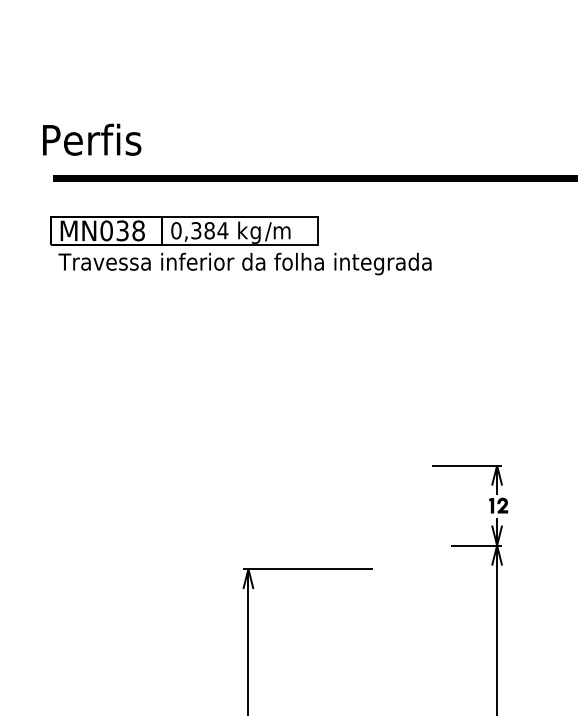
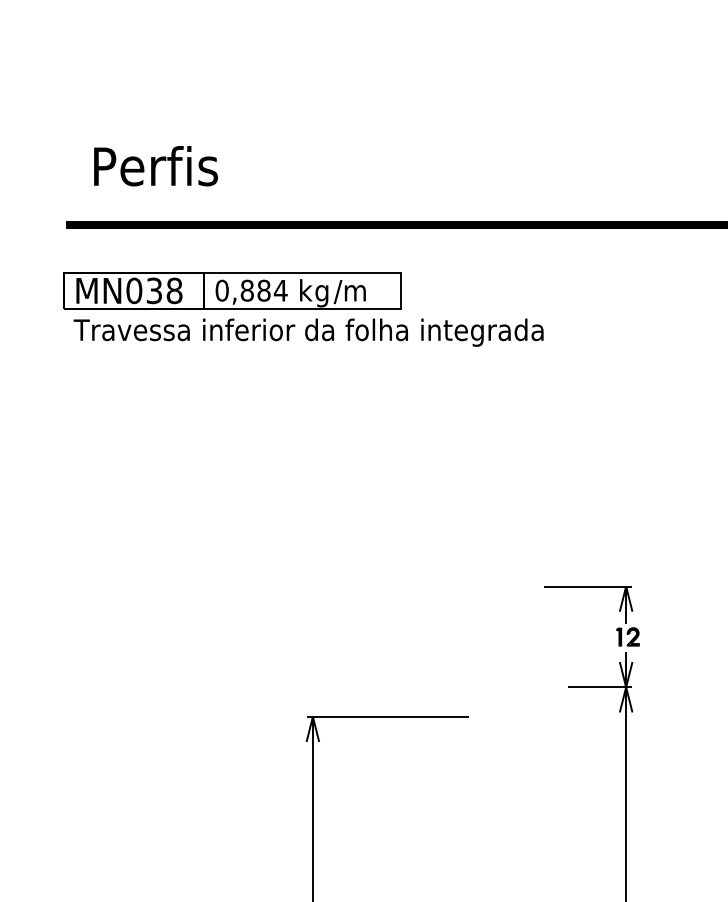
text: (91, 140) -> (155, 166), moved
text: (195, 230) -> (246, 290), 0,384 -> 0,884

